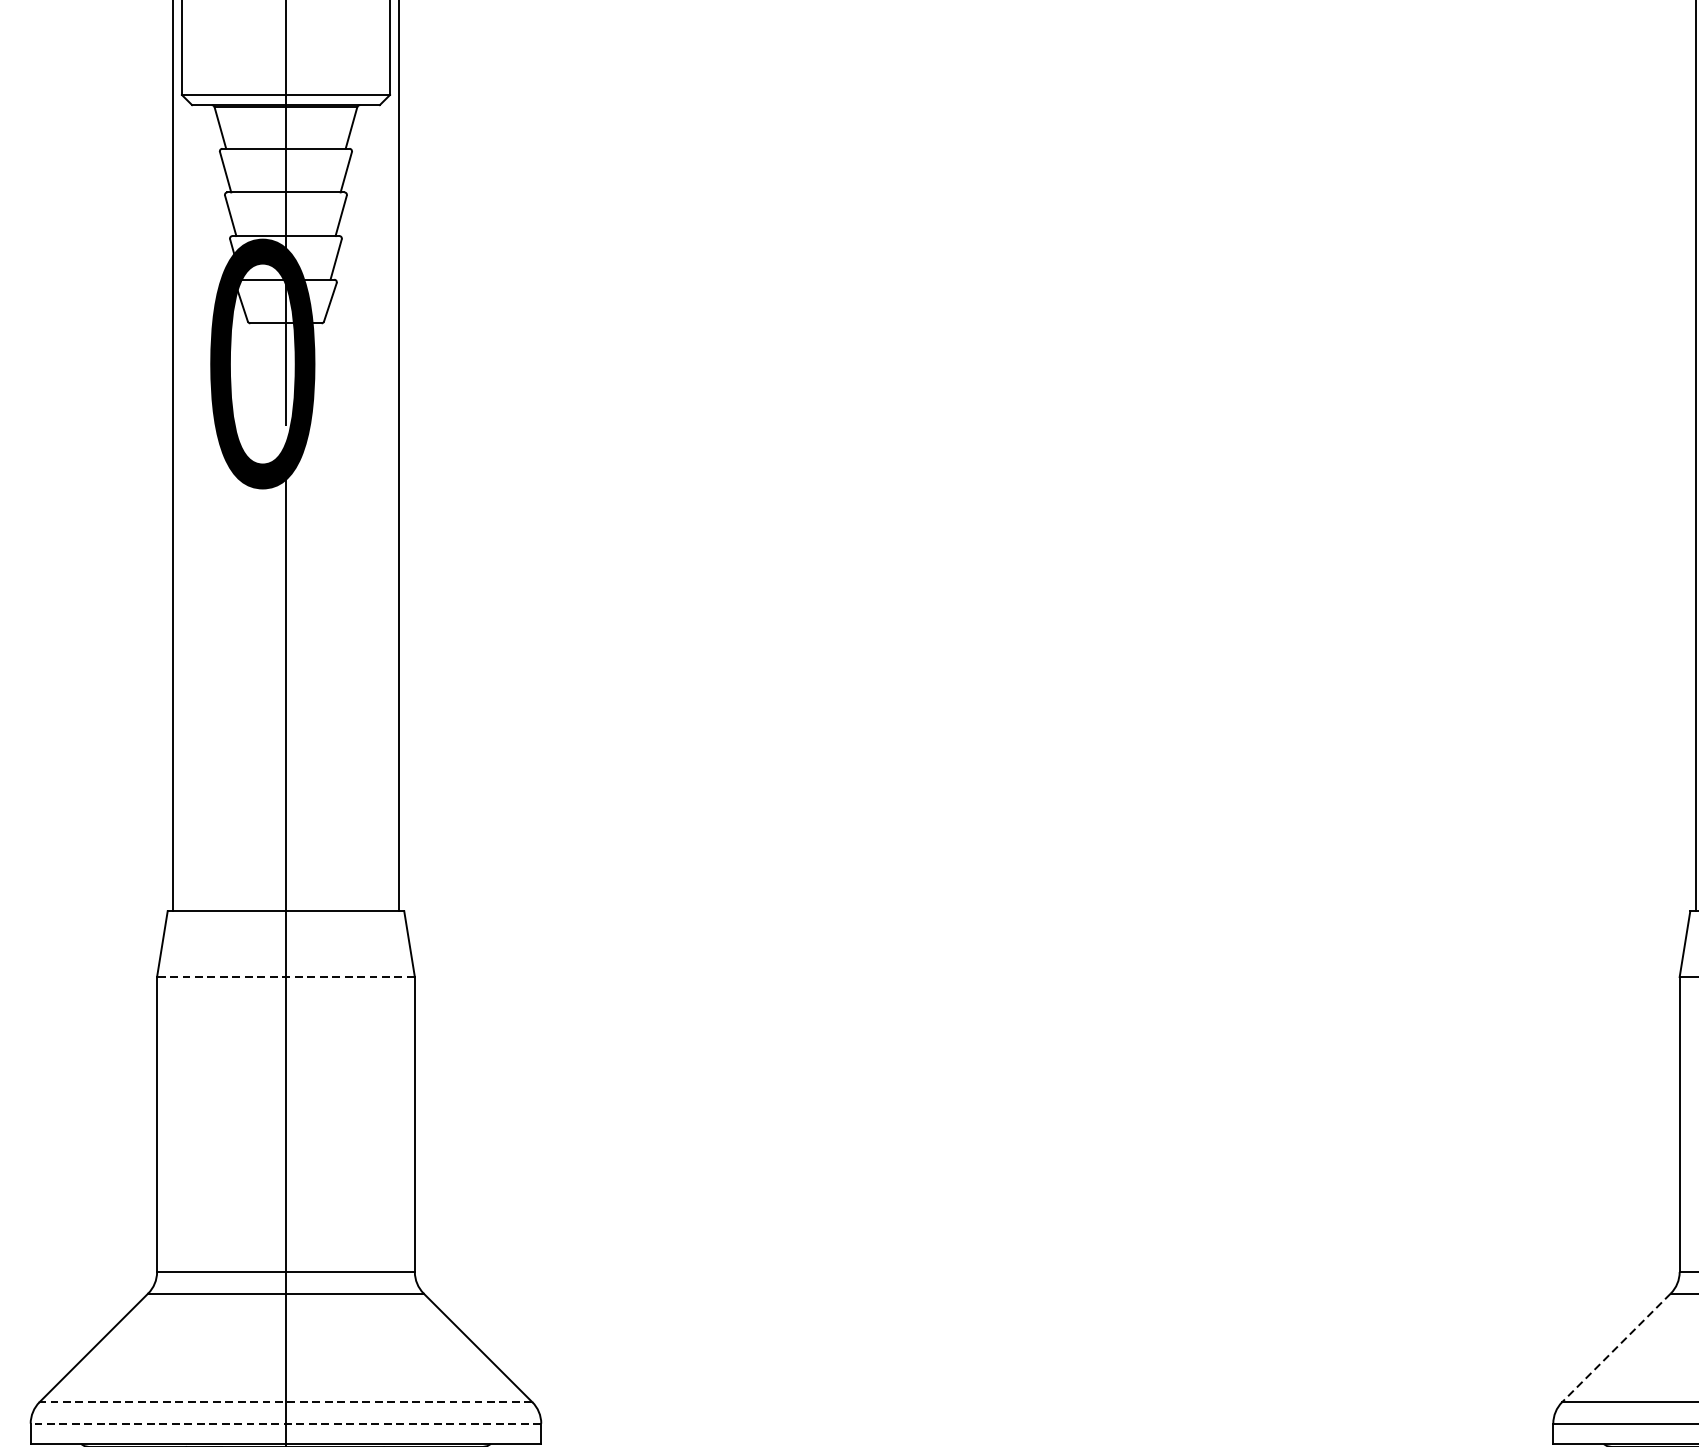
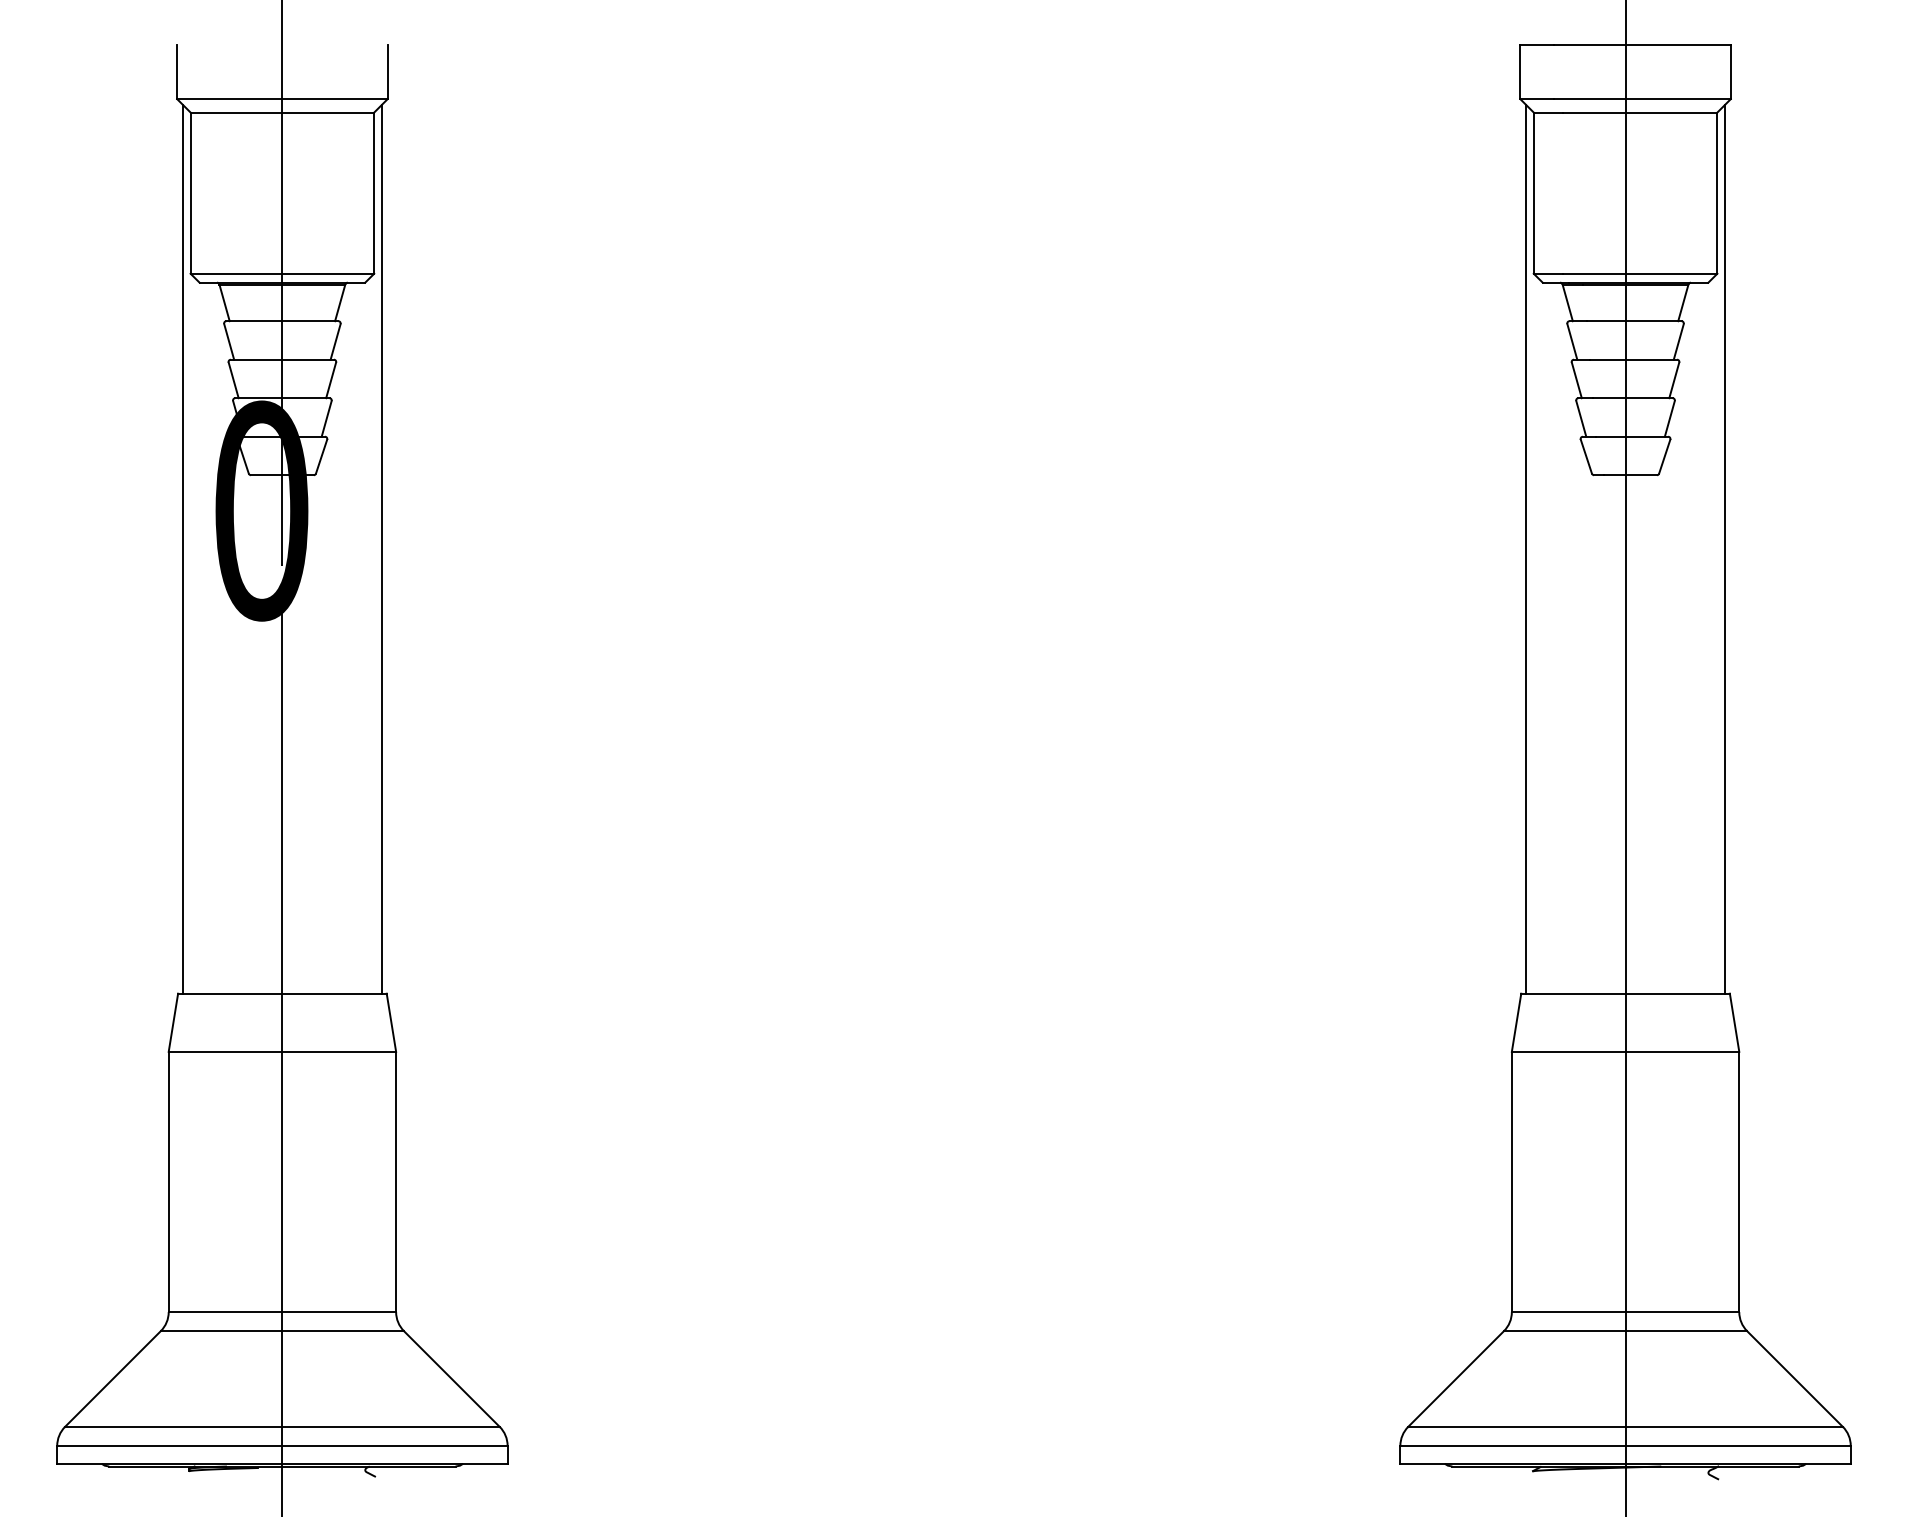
line: (286, 976) -> (282, 1051), dashed -> solid
line: (1616, 1348) -> (1456, 1379), dashed -> solid
line: (284, 1401) -> (281, 1426), dashed -> solid
line: (284, 1423) -> (281, 1445), dashed -> solid

